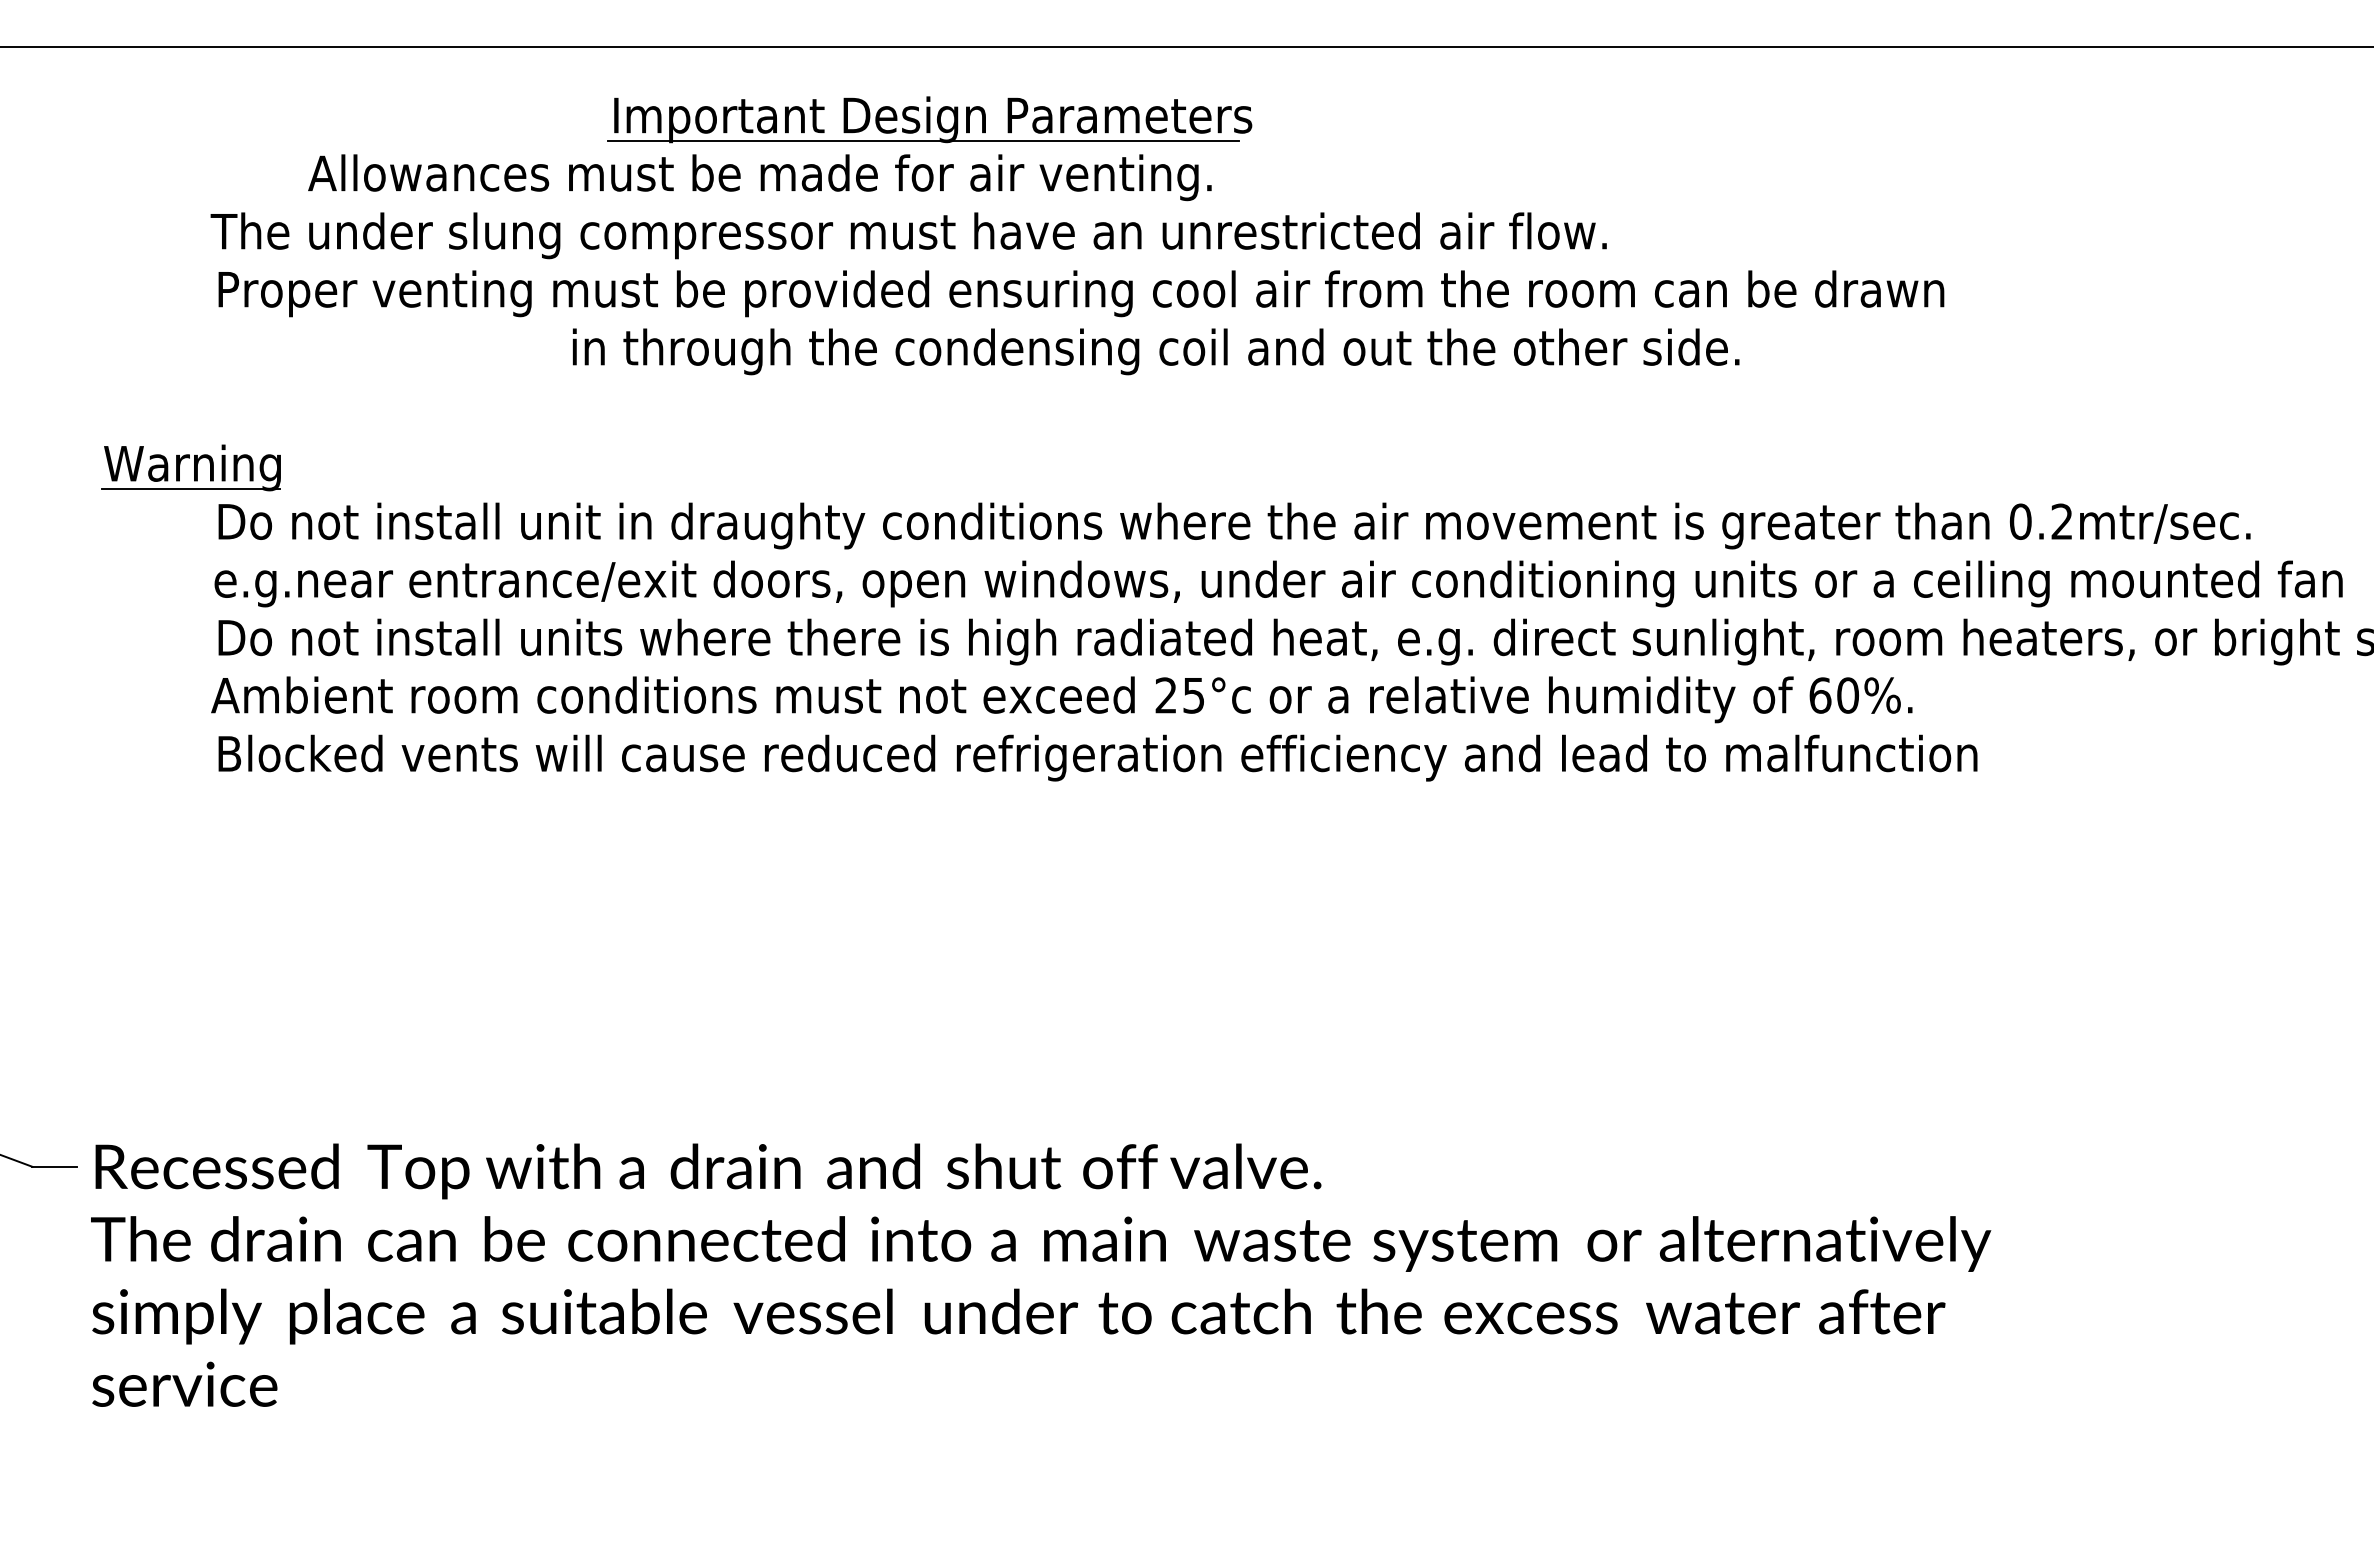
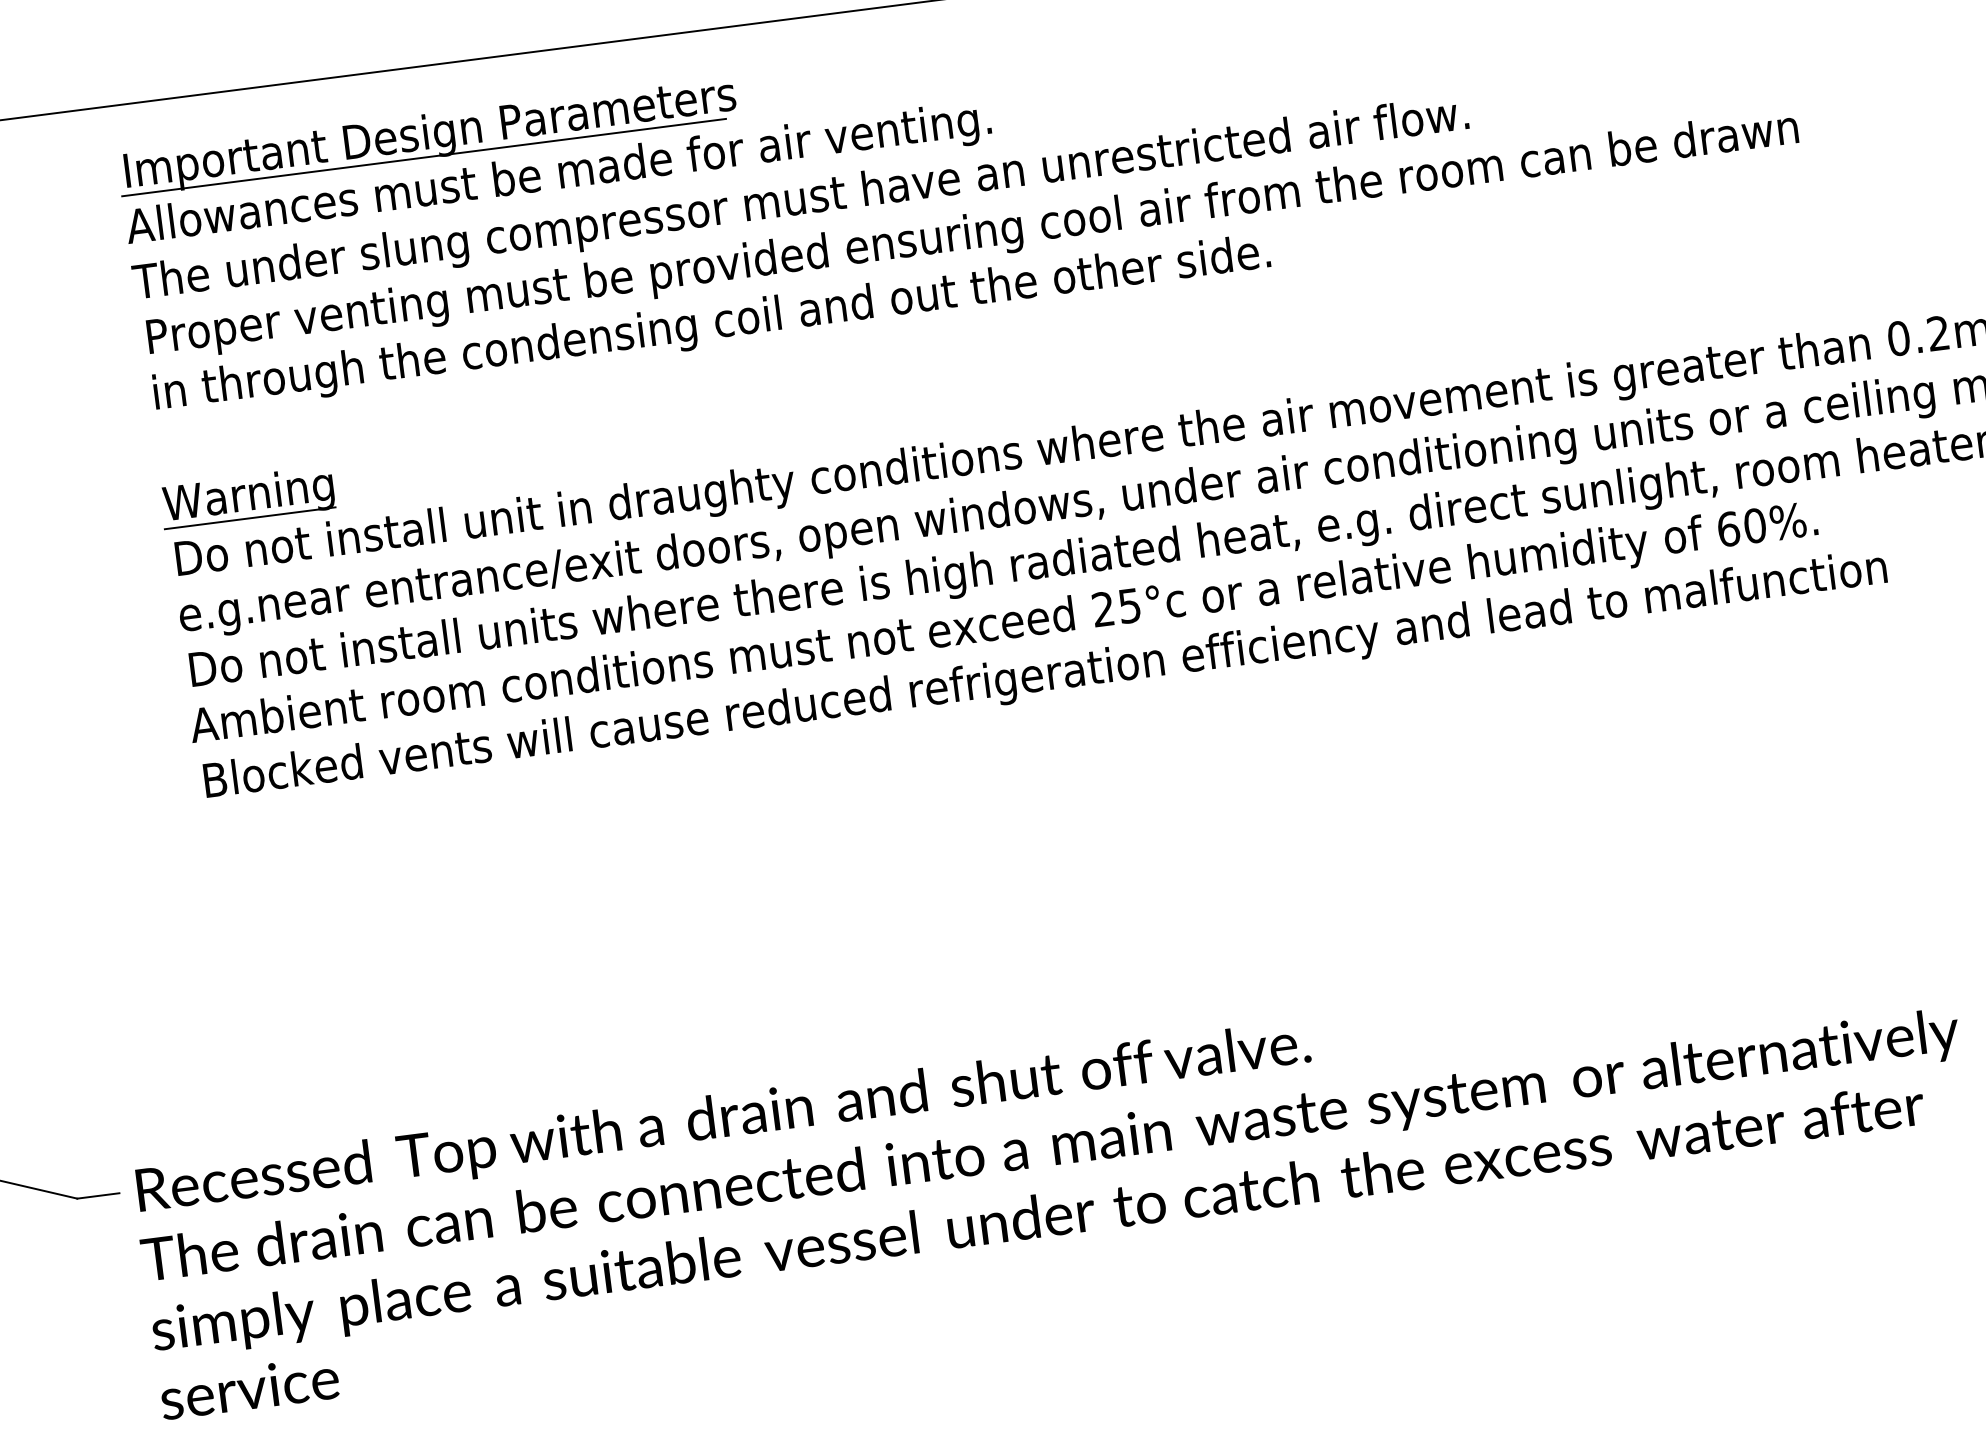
part: (929, 119) -> (427, 136), moved
text: (759, 177) -> (558, 175), moved
text: (1155, 351) -> (711, 325), moved
part: (190, 467) -> (246, 497), moved

